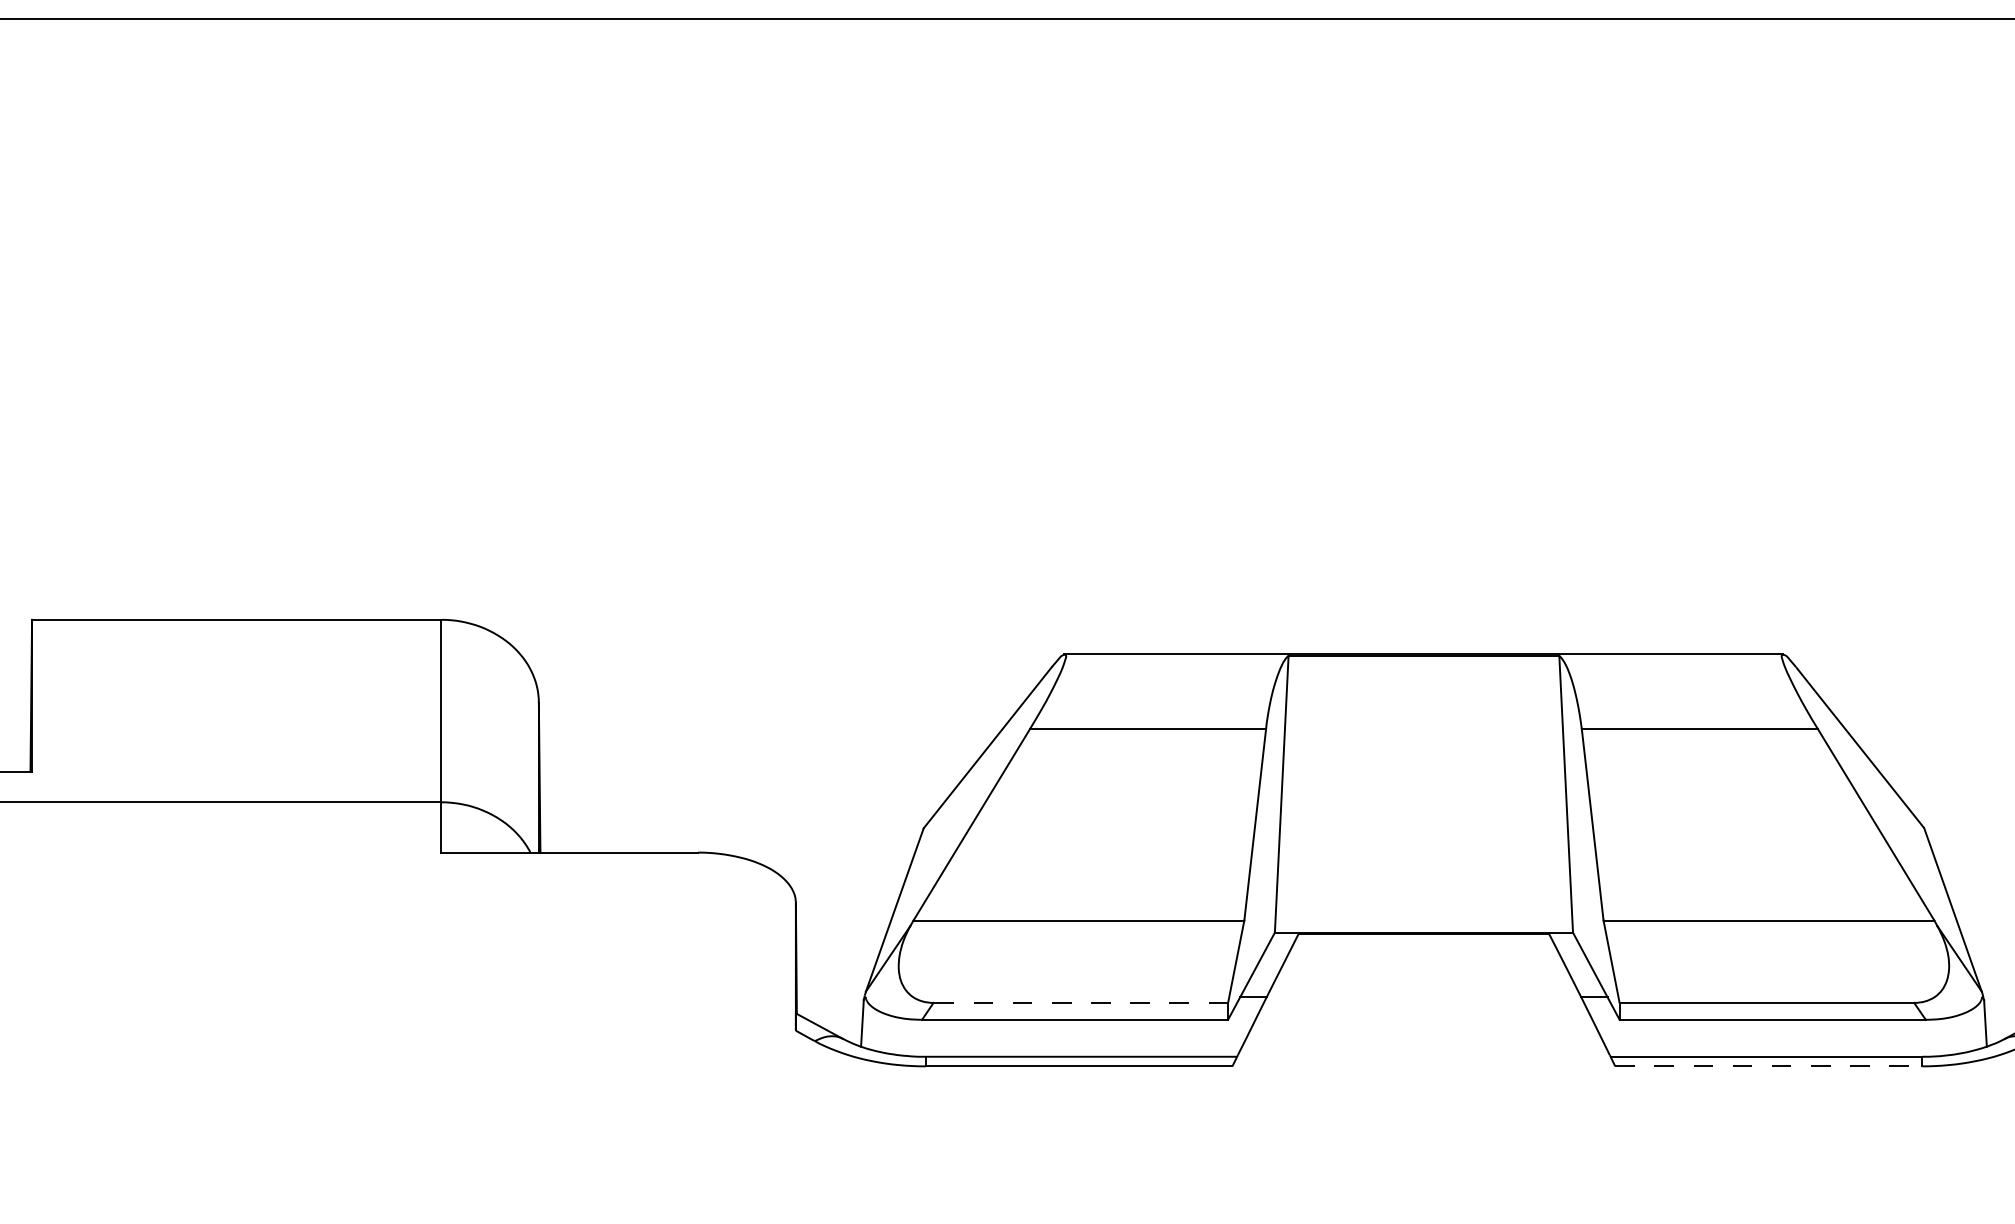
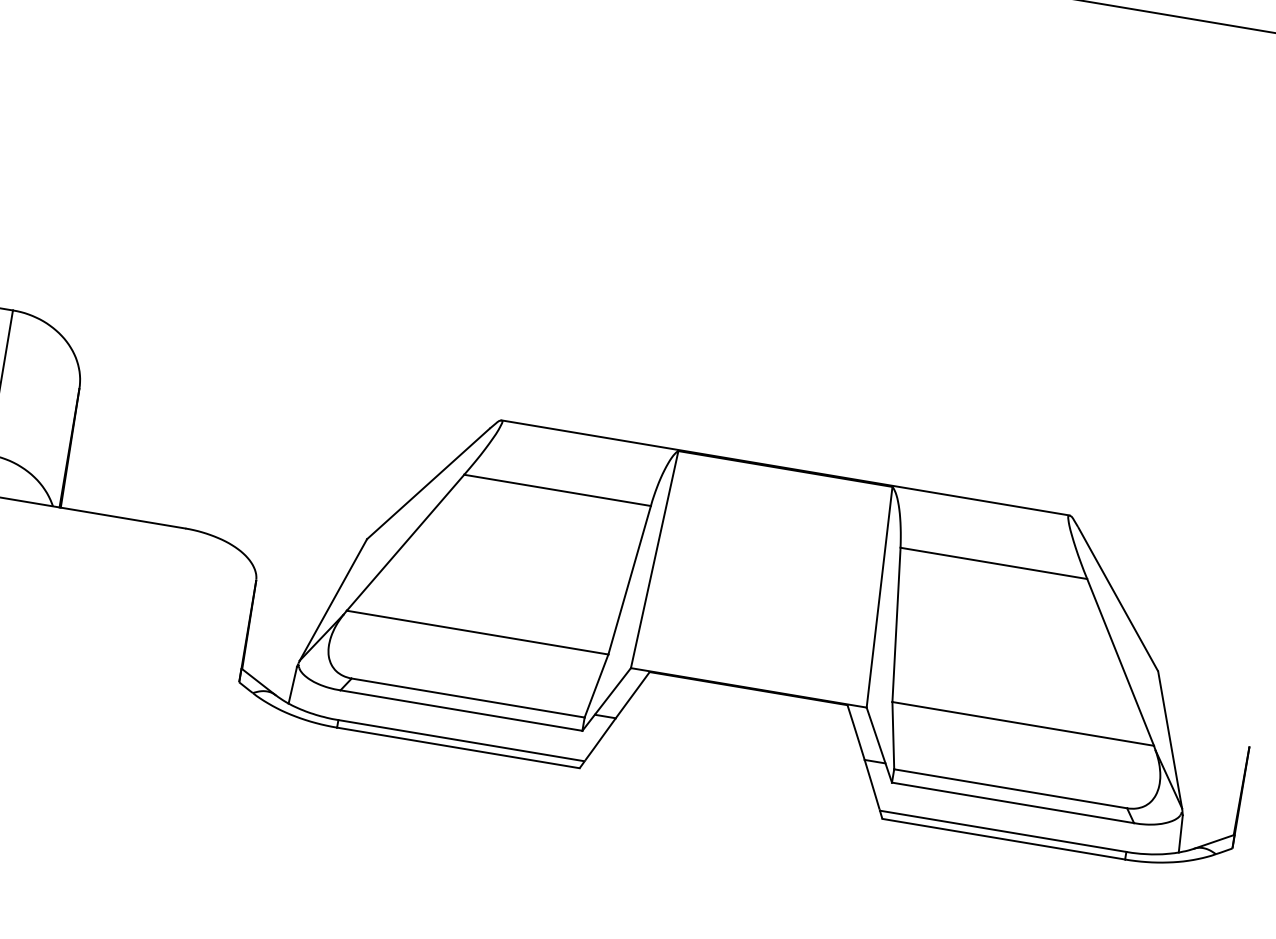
line: (1080, 1002) -> (468, 697), dashed -> solid
line: (1769, 1066) -> (1004, 839), dashed -> solid

